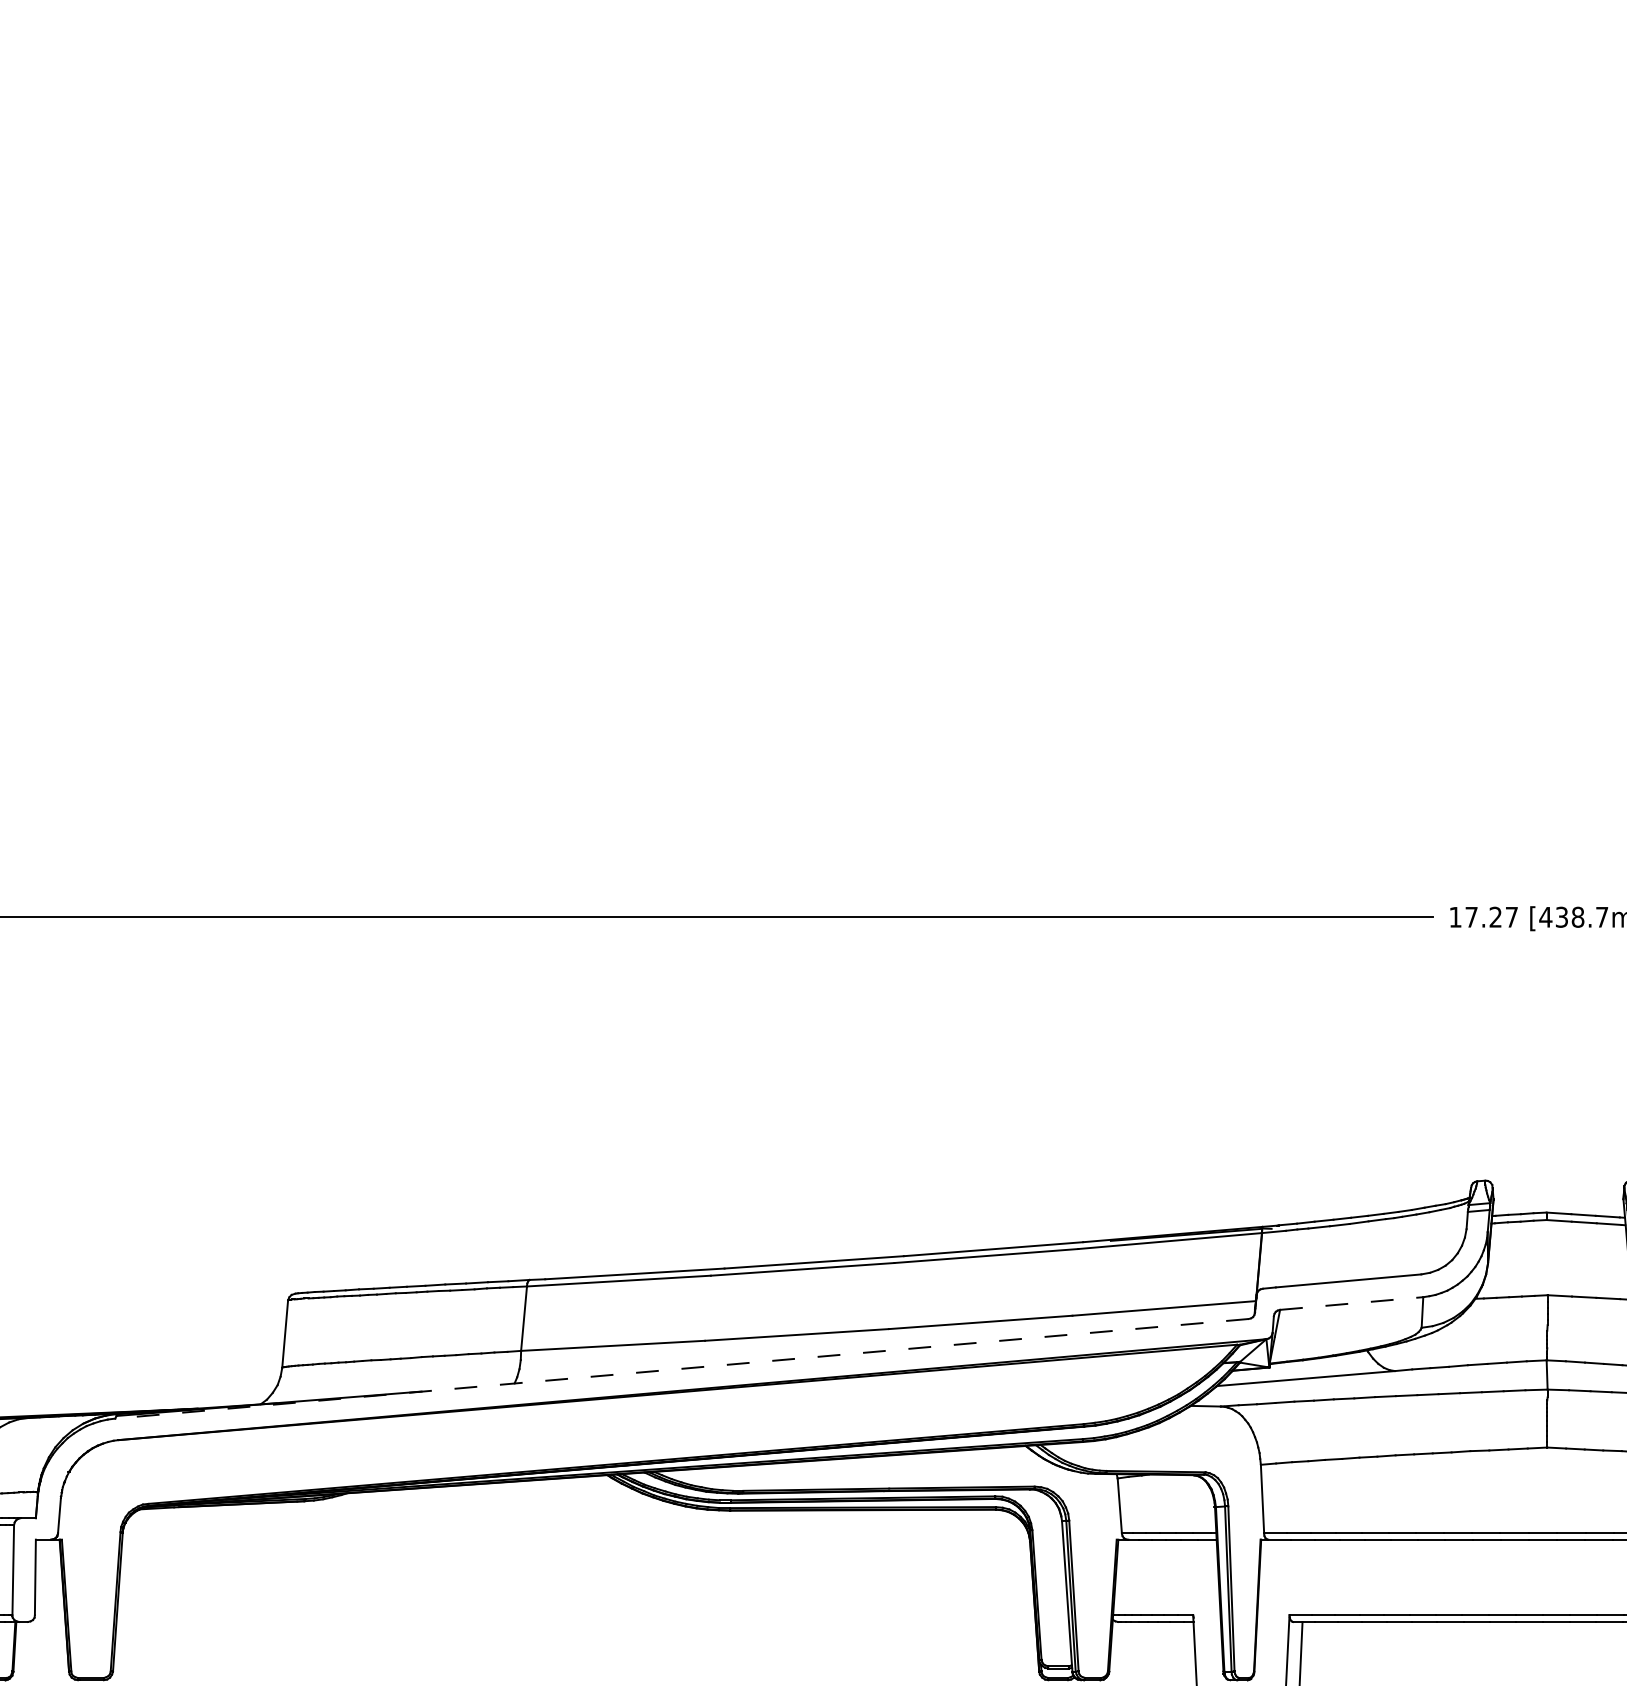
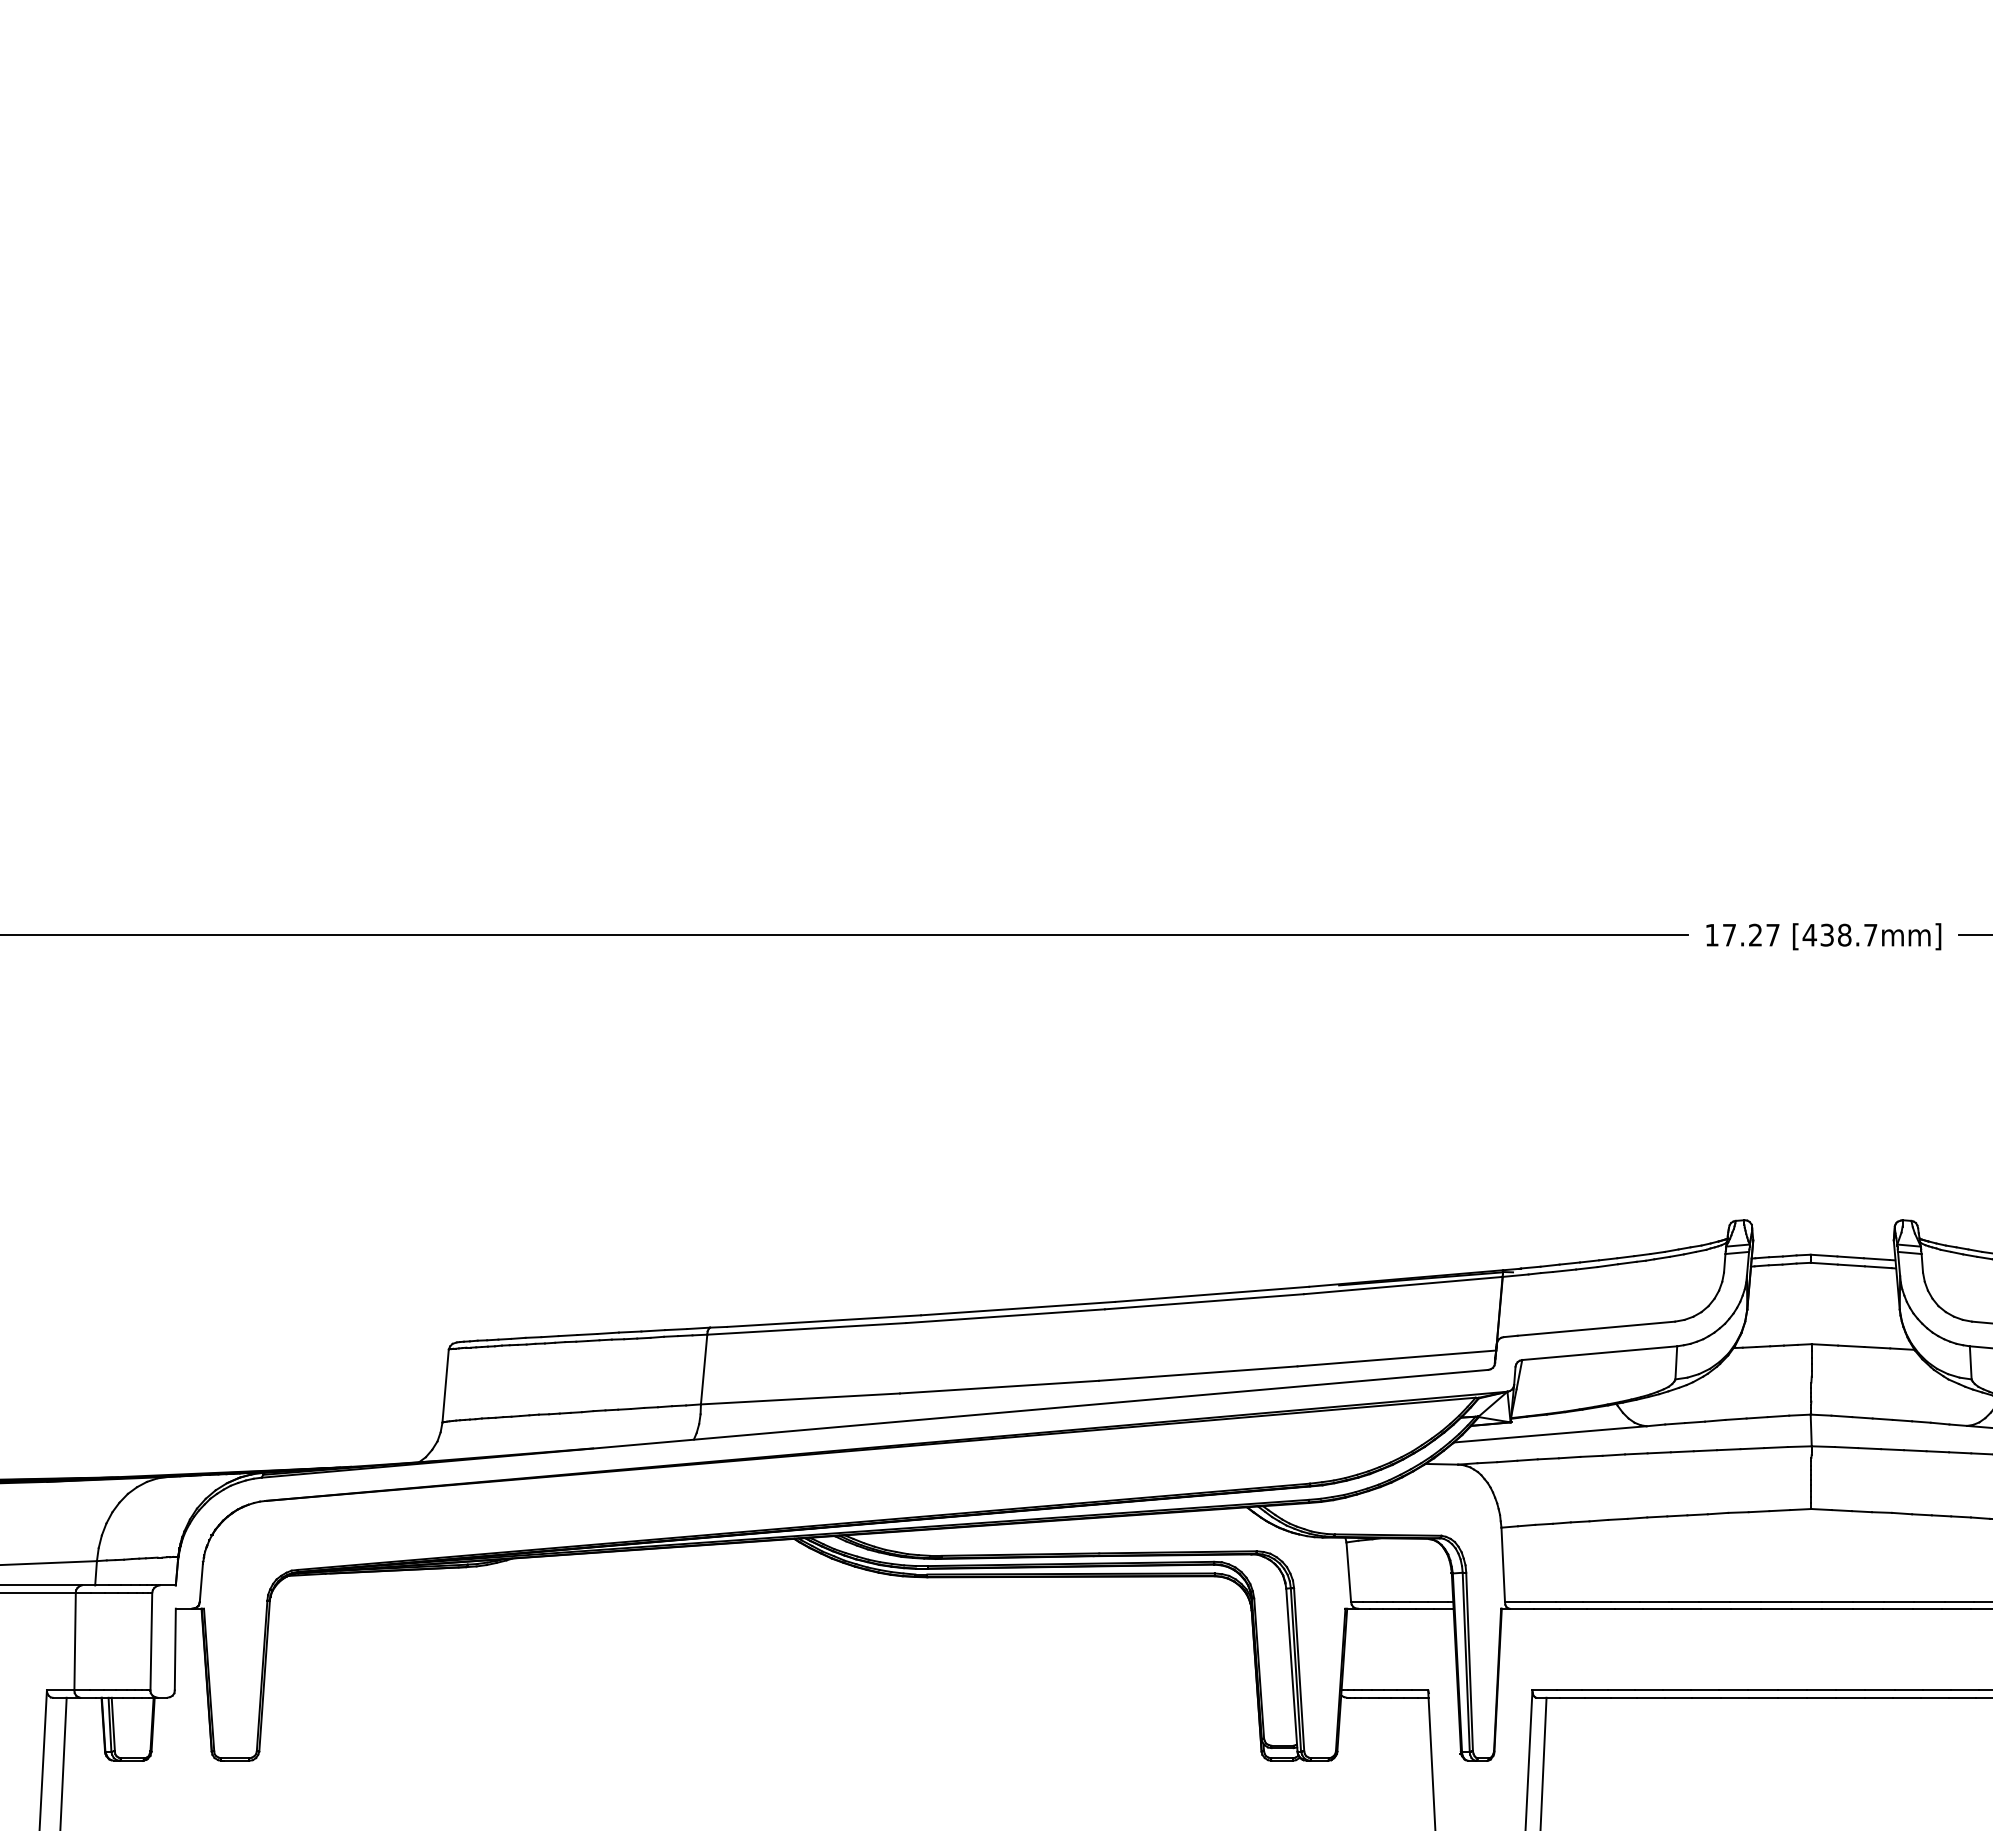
line: (1351, 1303) -> (1599, 1353), dashed -> solid
line: (682, 1368) -> (875, 1423), dashed -> solid

